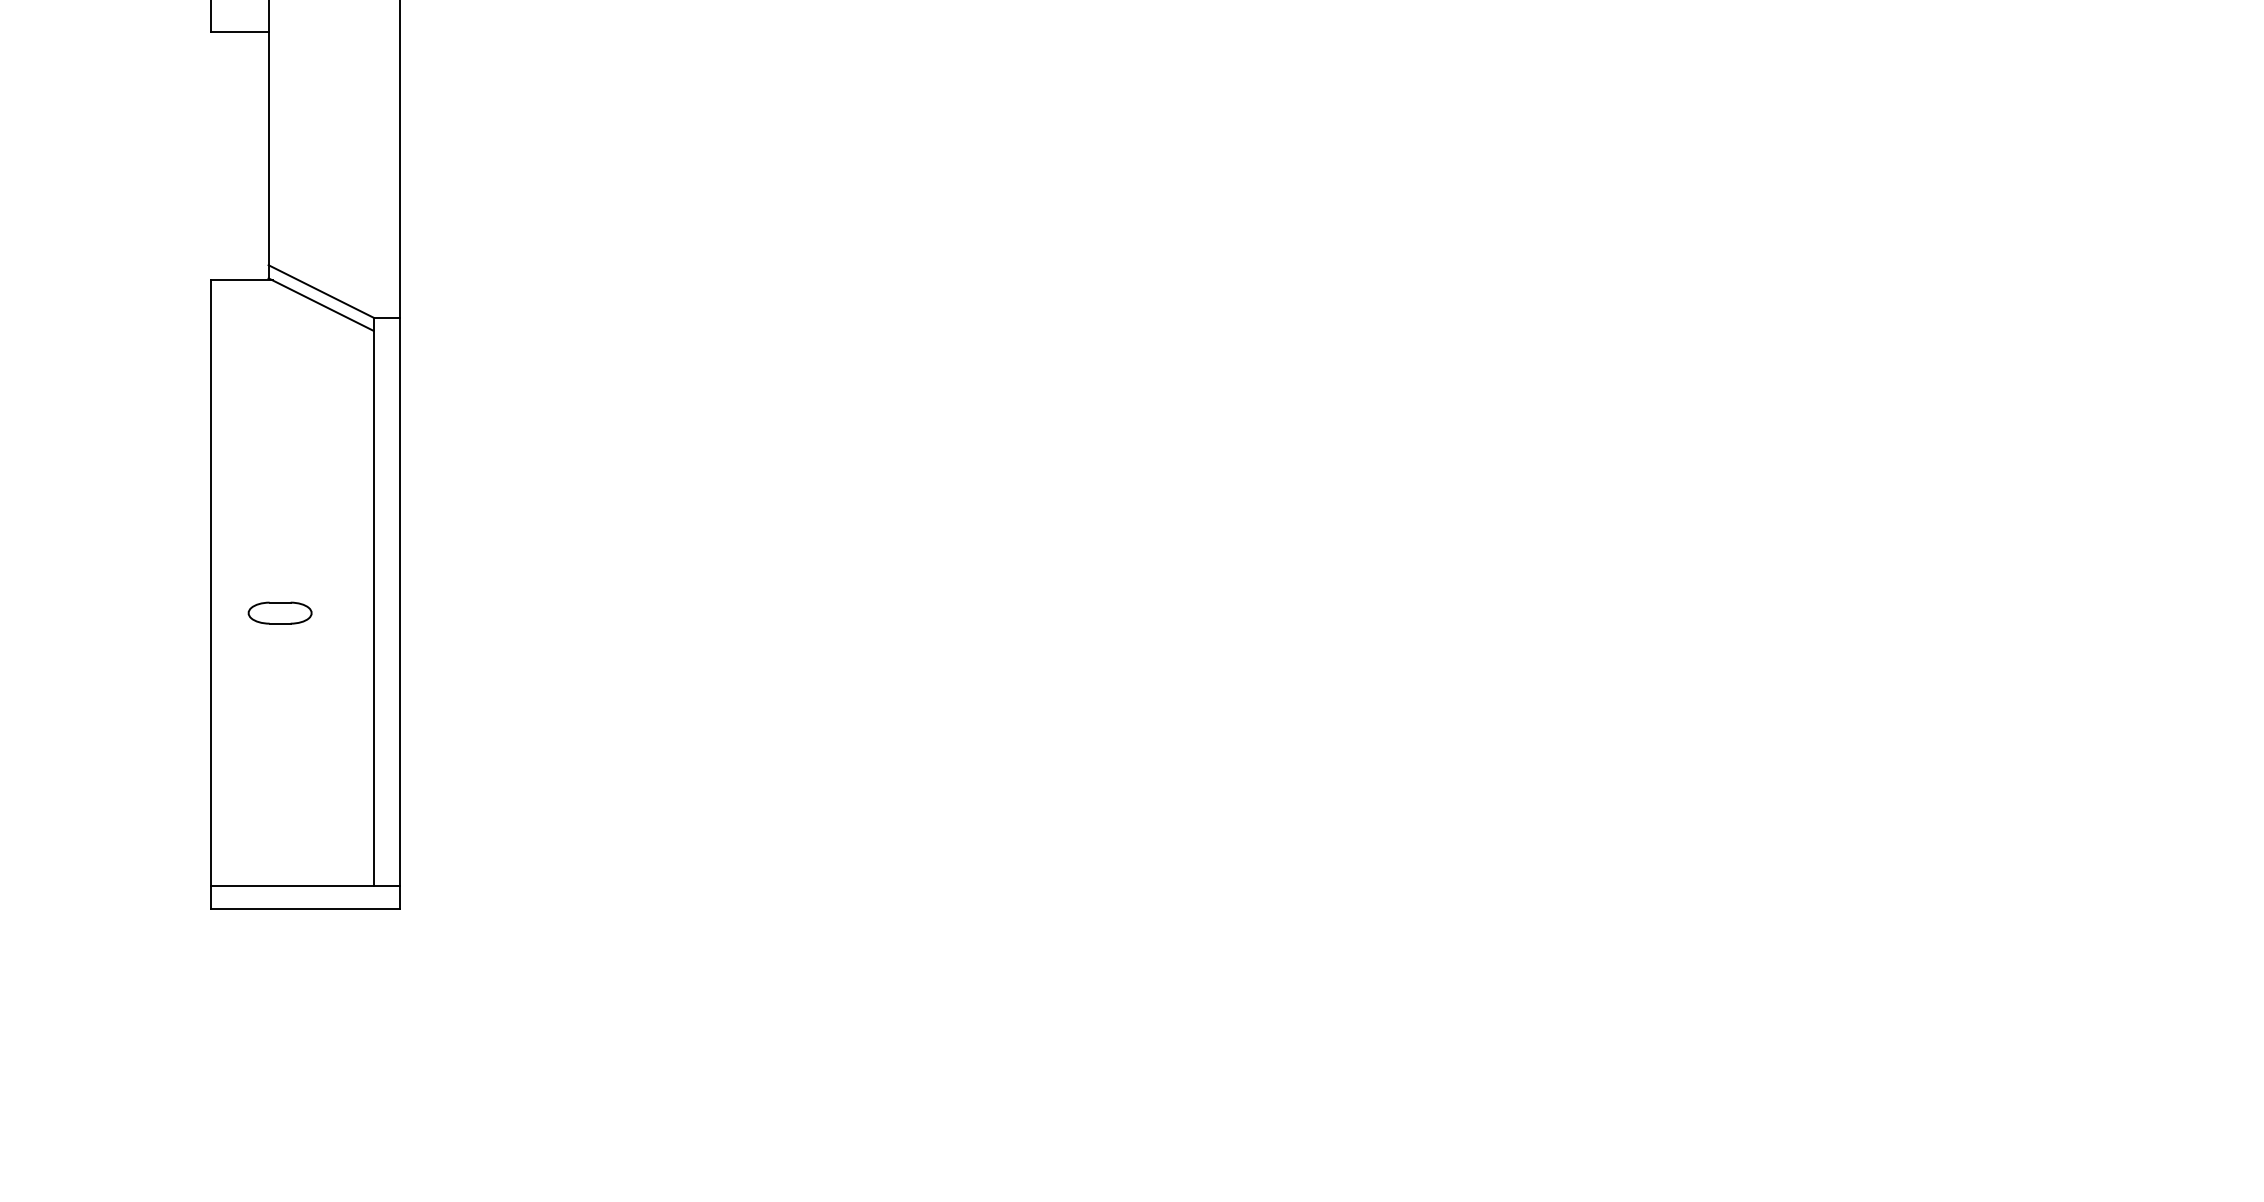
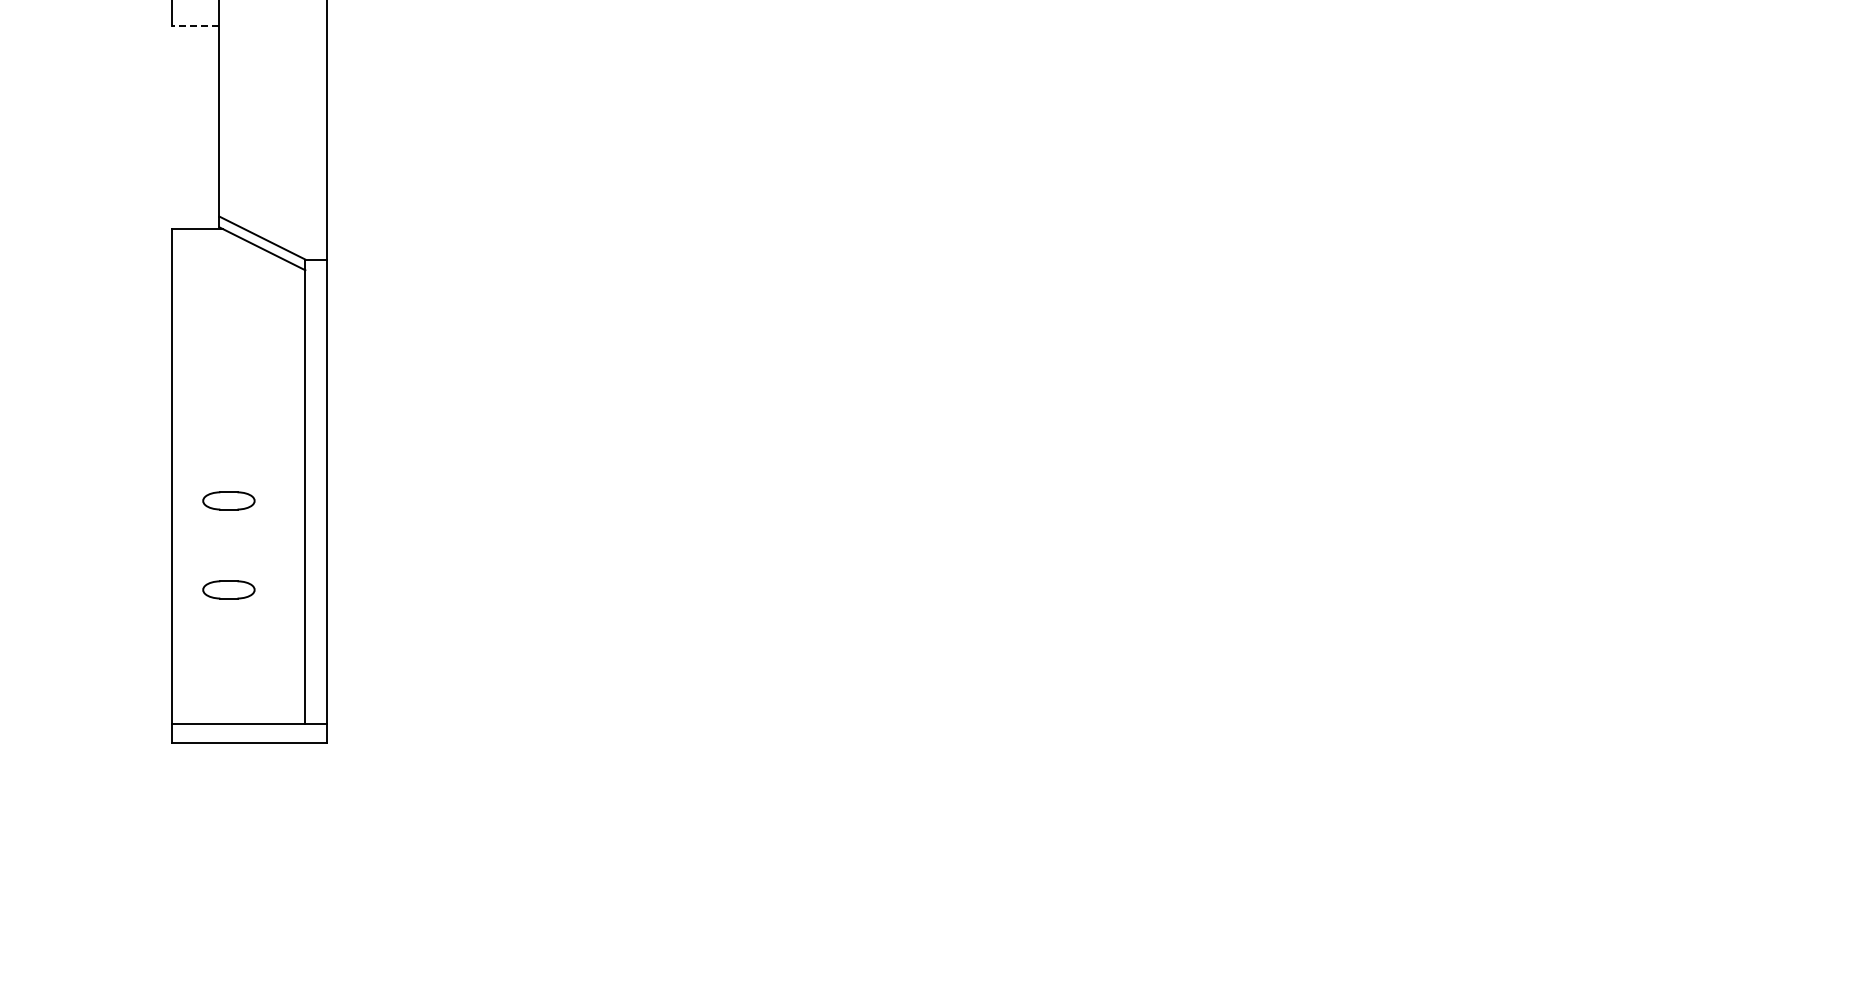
line: (239, 32) -> (195, 26), solid -> dashed
part: (279, 721) -> (228, 589), added

